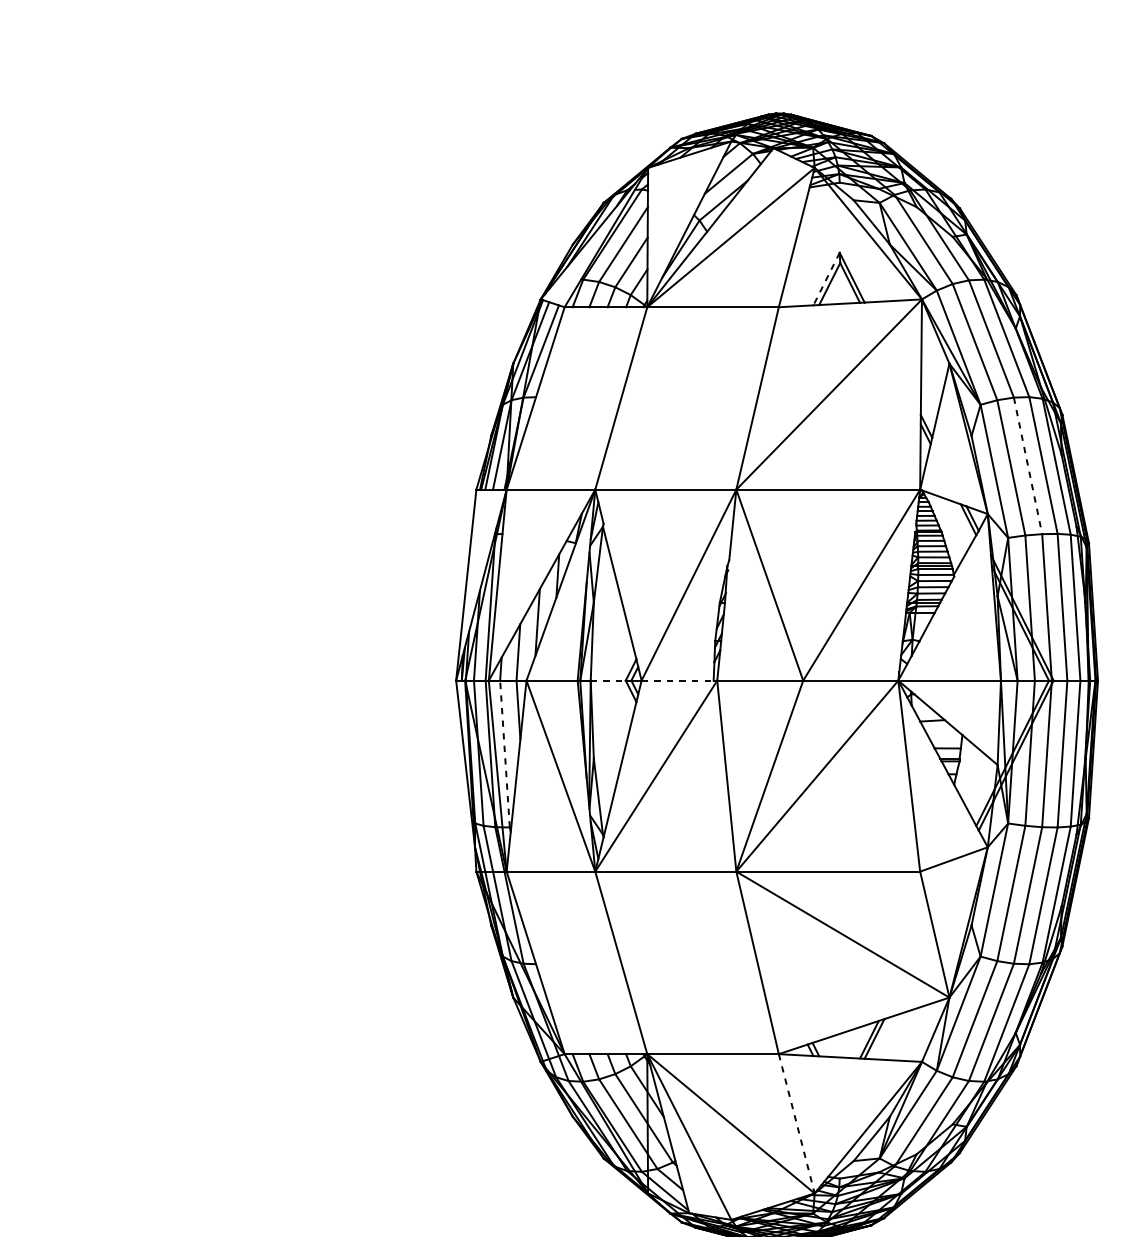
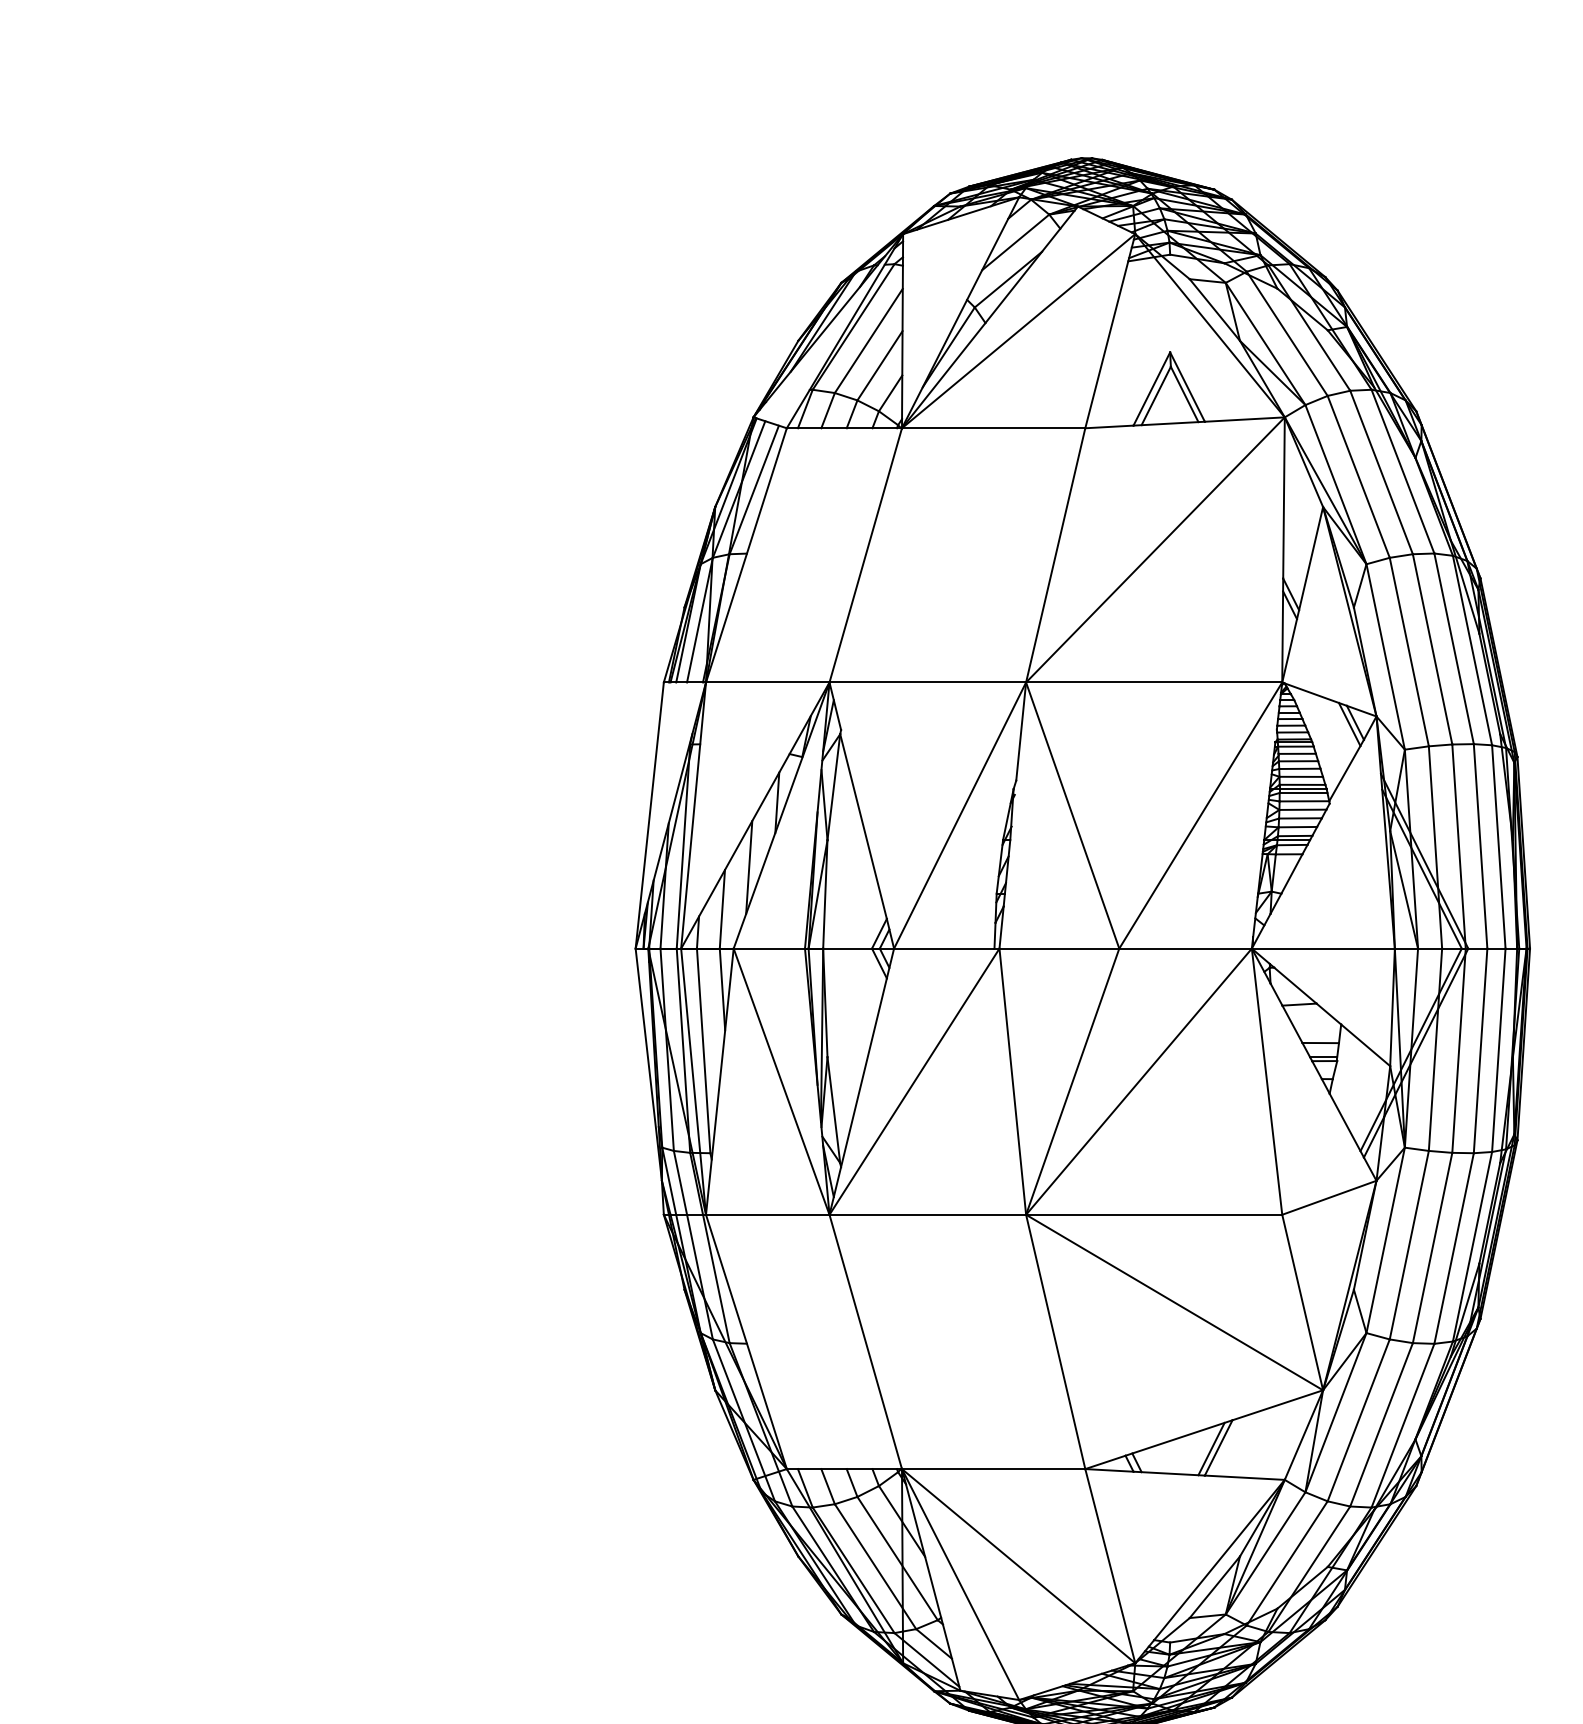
line: (826, 279) -> (1151, 389), dashed -> solid
line: (1027, 466) -> (1432, 649), dashed -> solid
line: (608, 680) -> (848, 948), dashed -> solid
line: (677, 680) -> (944, 948), dashed -> solid
line: (504, 753) -> (703, 1050), dashed -> solid
line: (796, 1124) -> (1110, 1566), dashed -> solid

